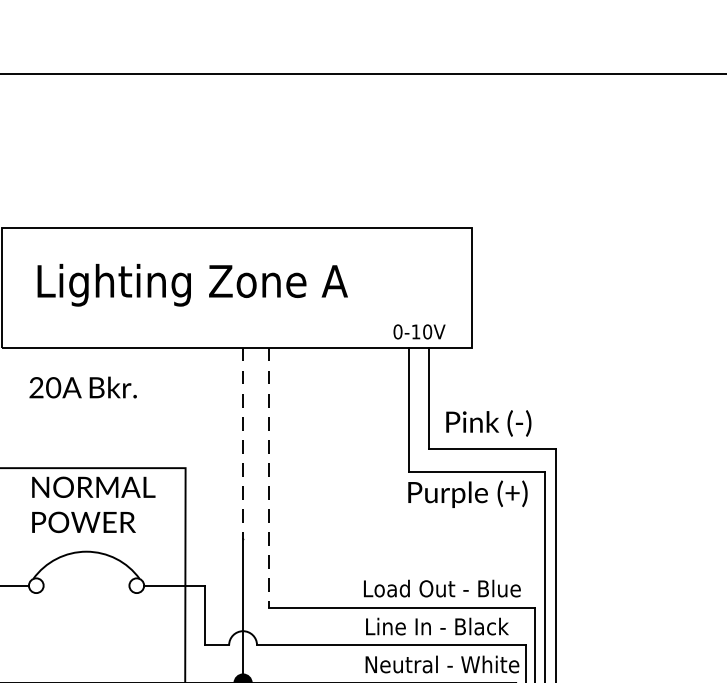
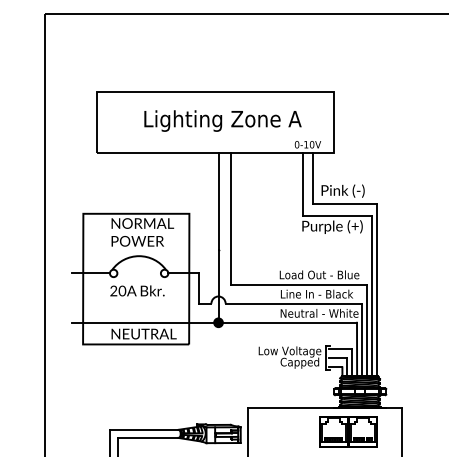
text: (191, 284) -> (222, 120), moved
text: (83, 386) -> (137, 290), moved
line: (243, 443) -> (218, 201), dashed -> solid
line: (268, 477) -> (231, 218), dashed -> solid

